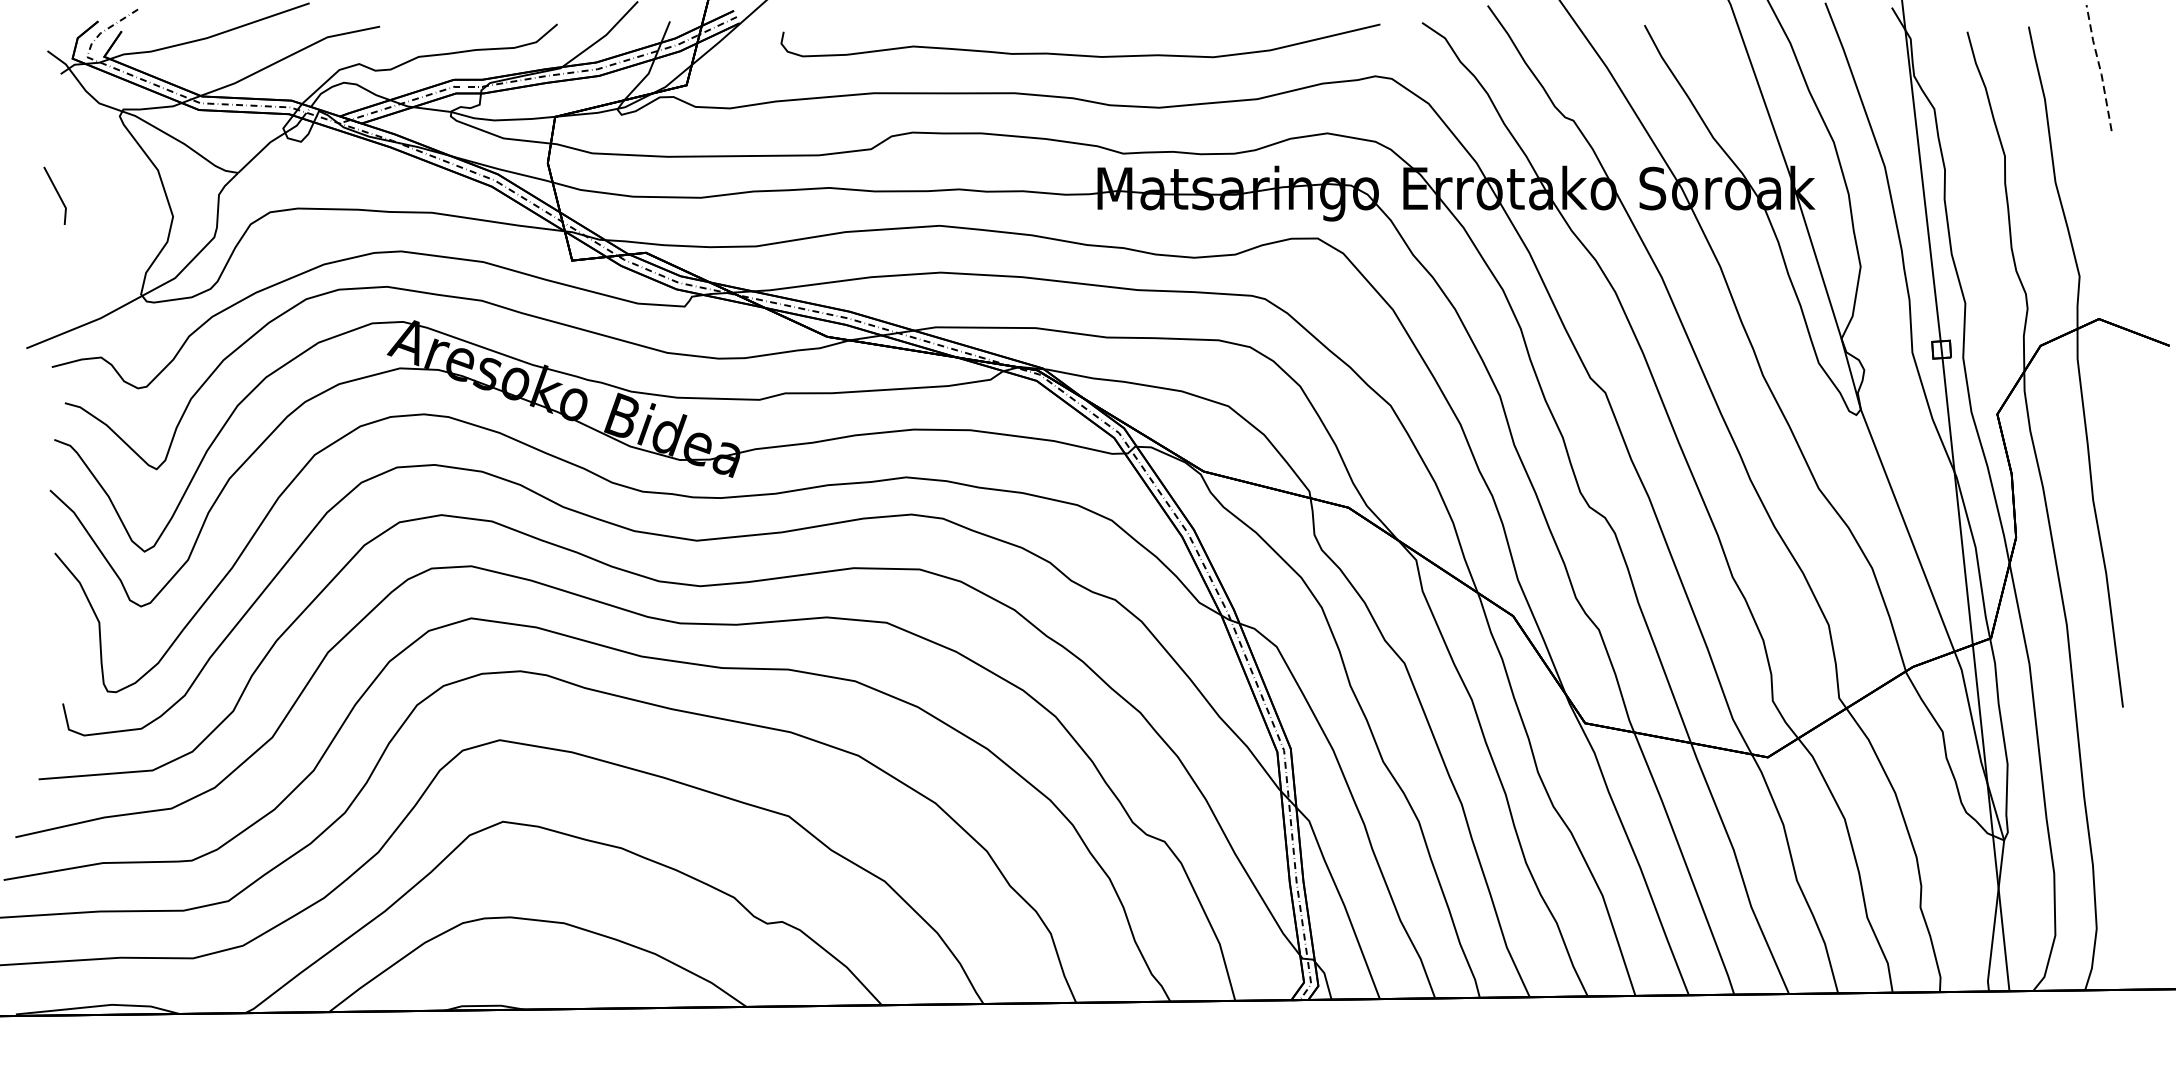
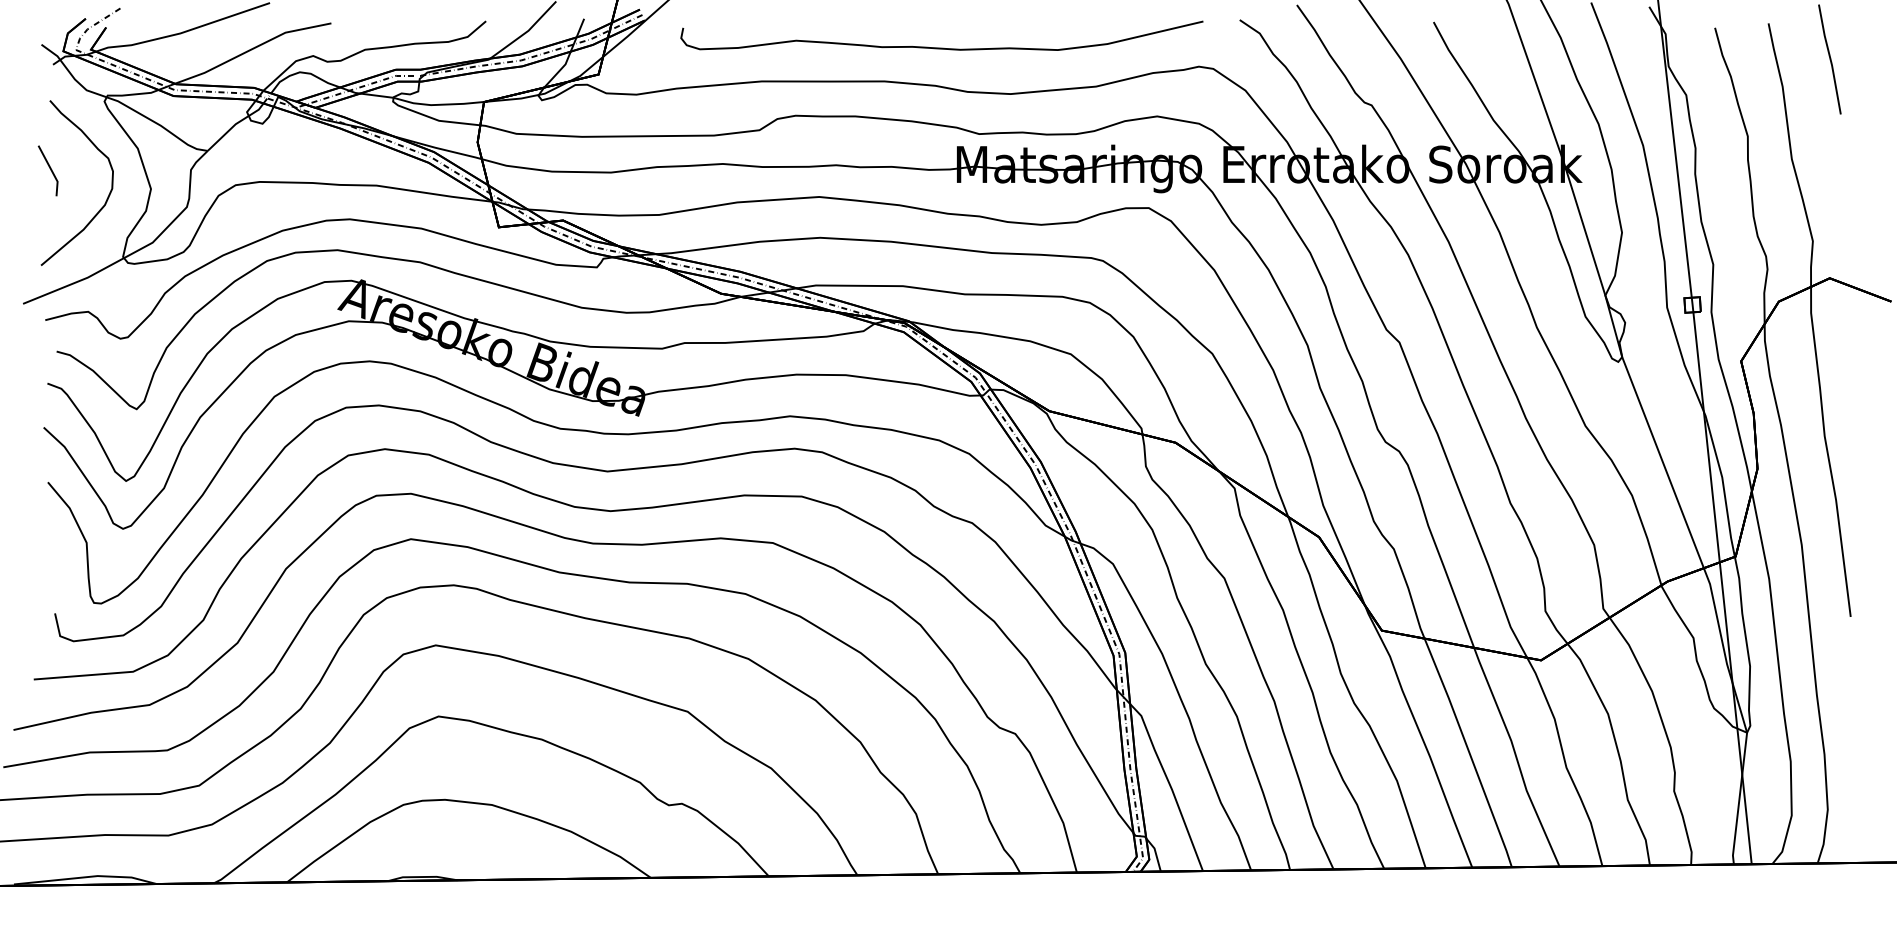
line: (2099, 66) -> (1830, 58), dashed -> solid
curve: (122, 227) -> (106, 198), added

